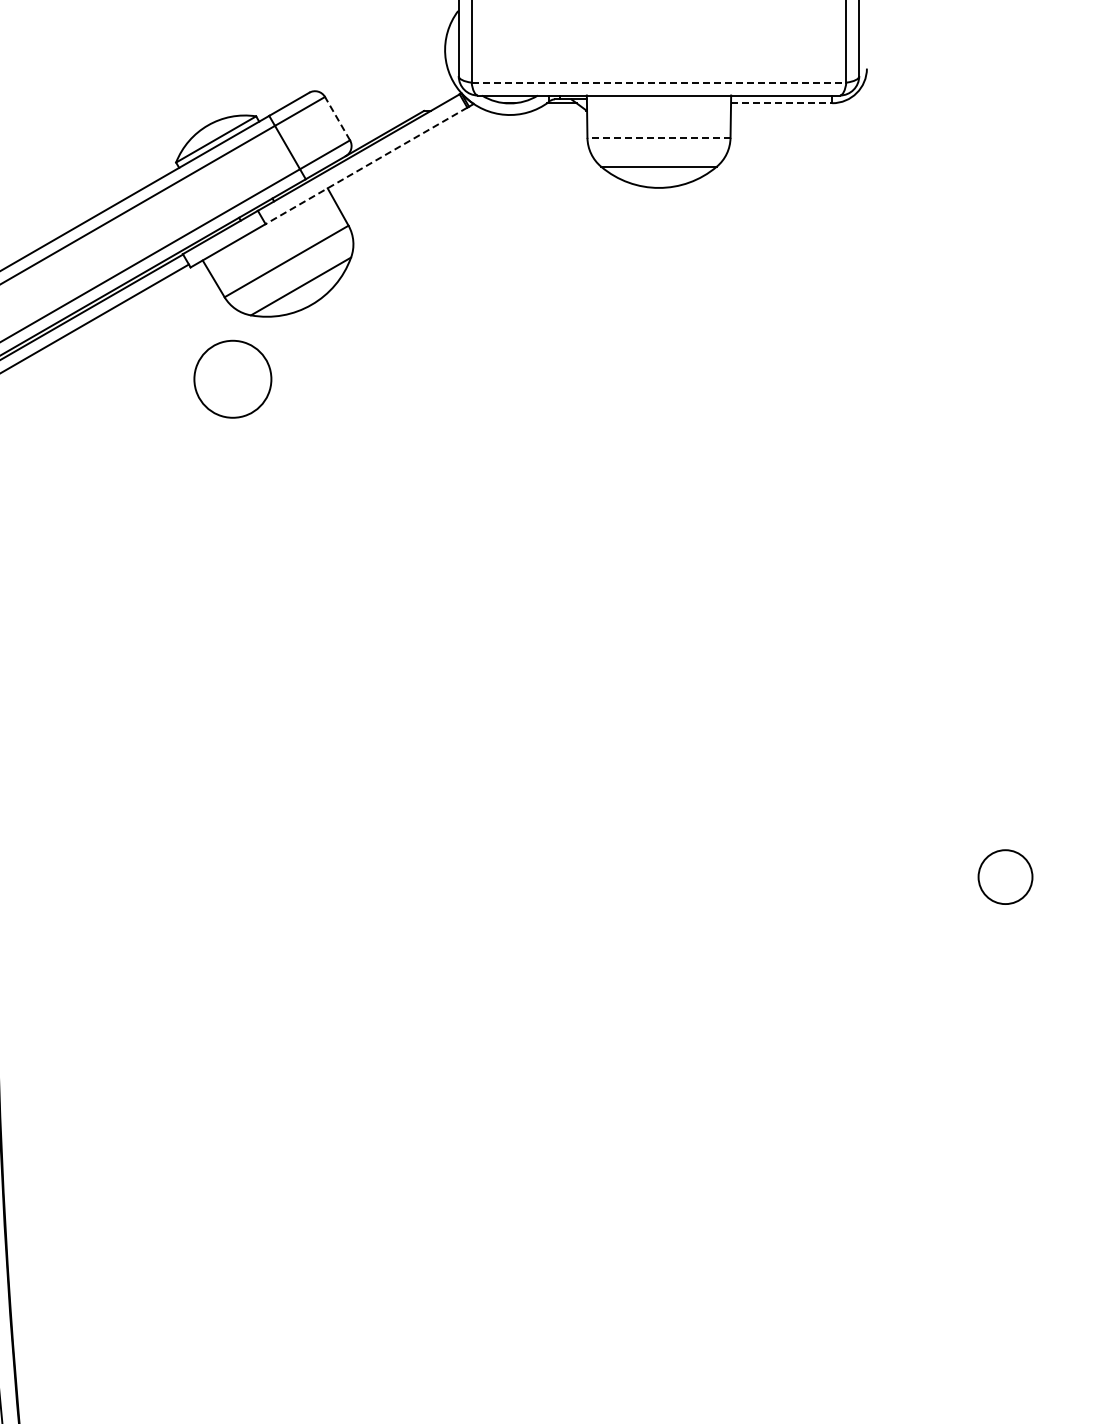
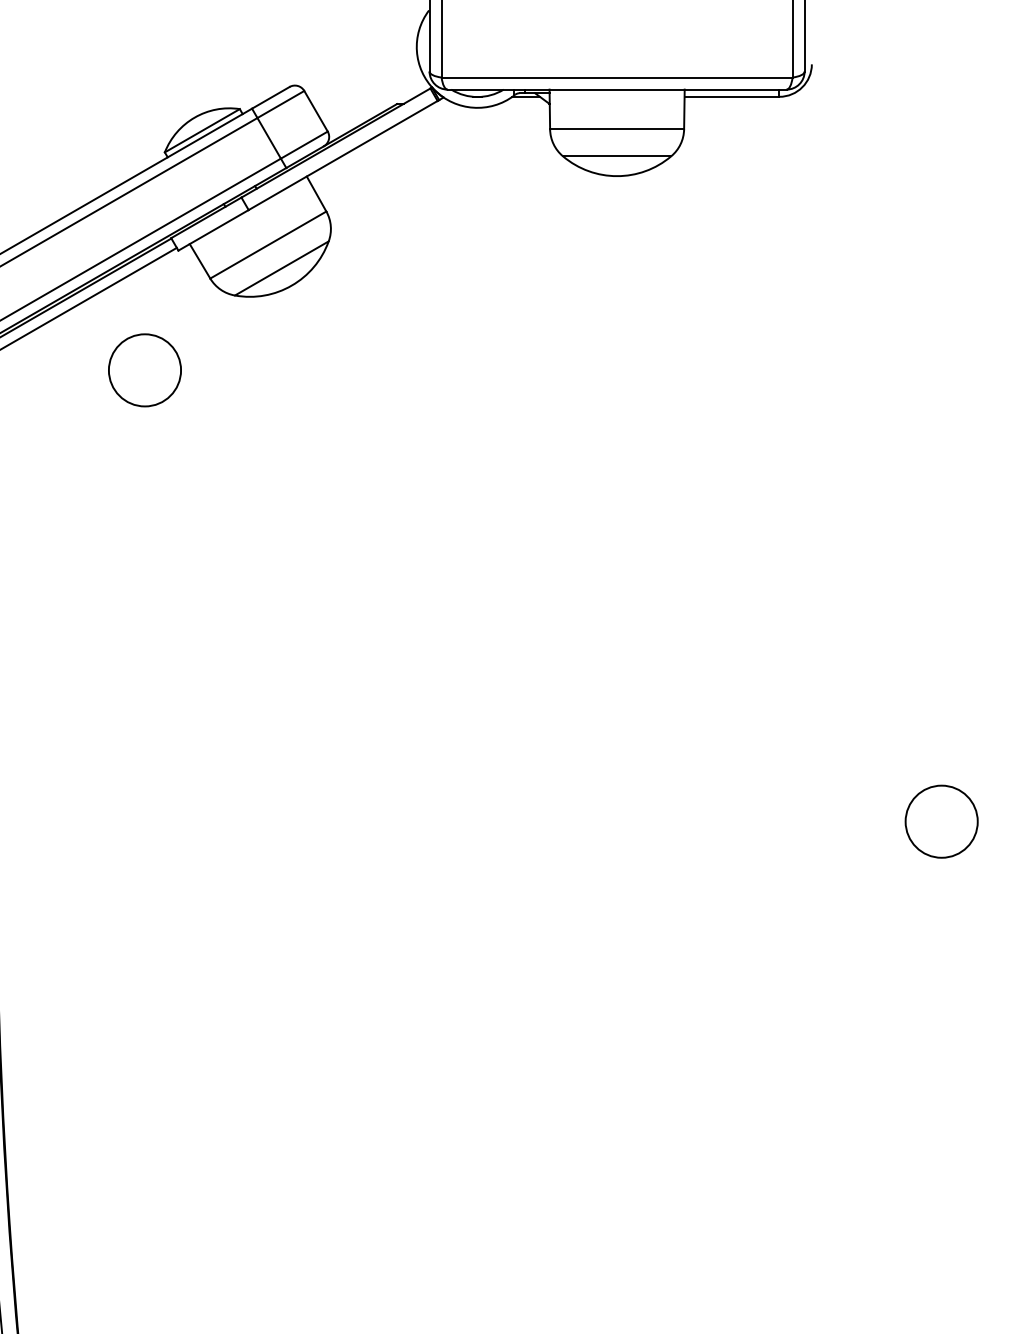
line: (659, 82) -> (617, 77), dashed -> solid
line: (781, 103) -> (731, 97), dashed -> solid
line: (337, 118) -> (316, 111), dashed -> solid
line: (658, 137) -> (616, 128), dashed -> solid
line: (366, 166) -> (343, 156), dashed -> solid
circle: (232, 378) -> (144, 369), moved
circle: (1005, 876) -> (941, 821), size x1.43

